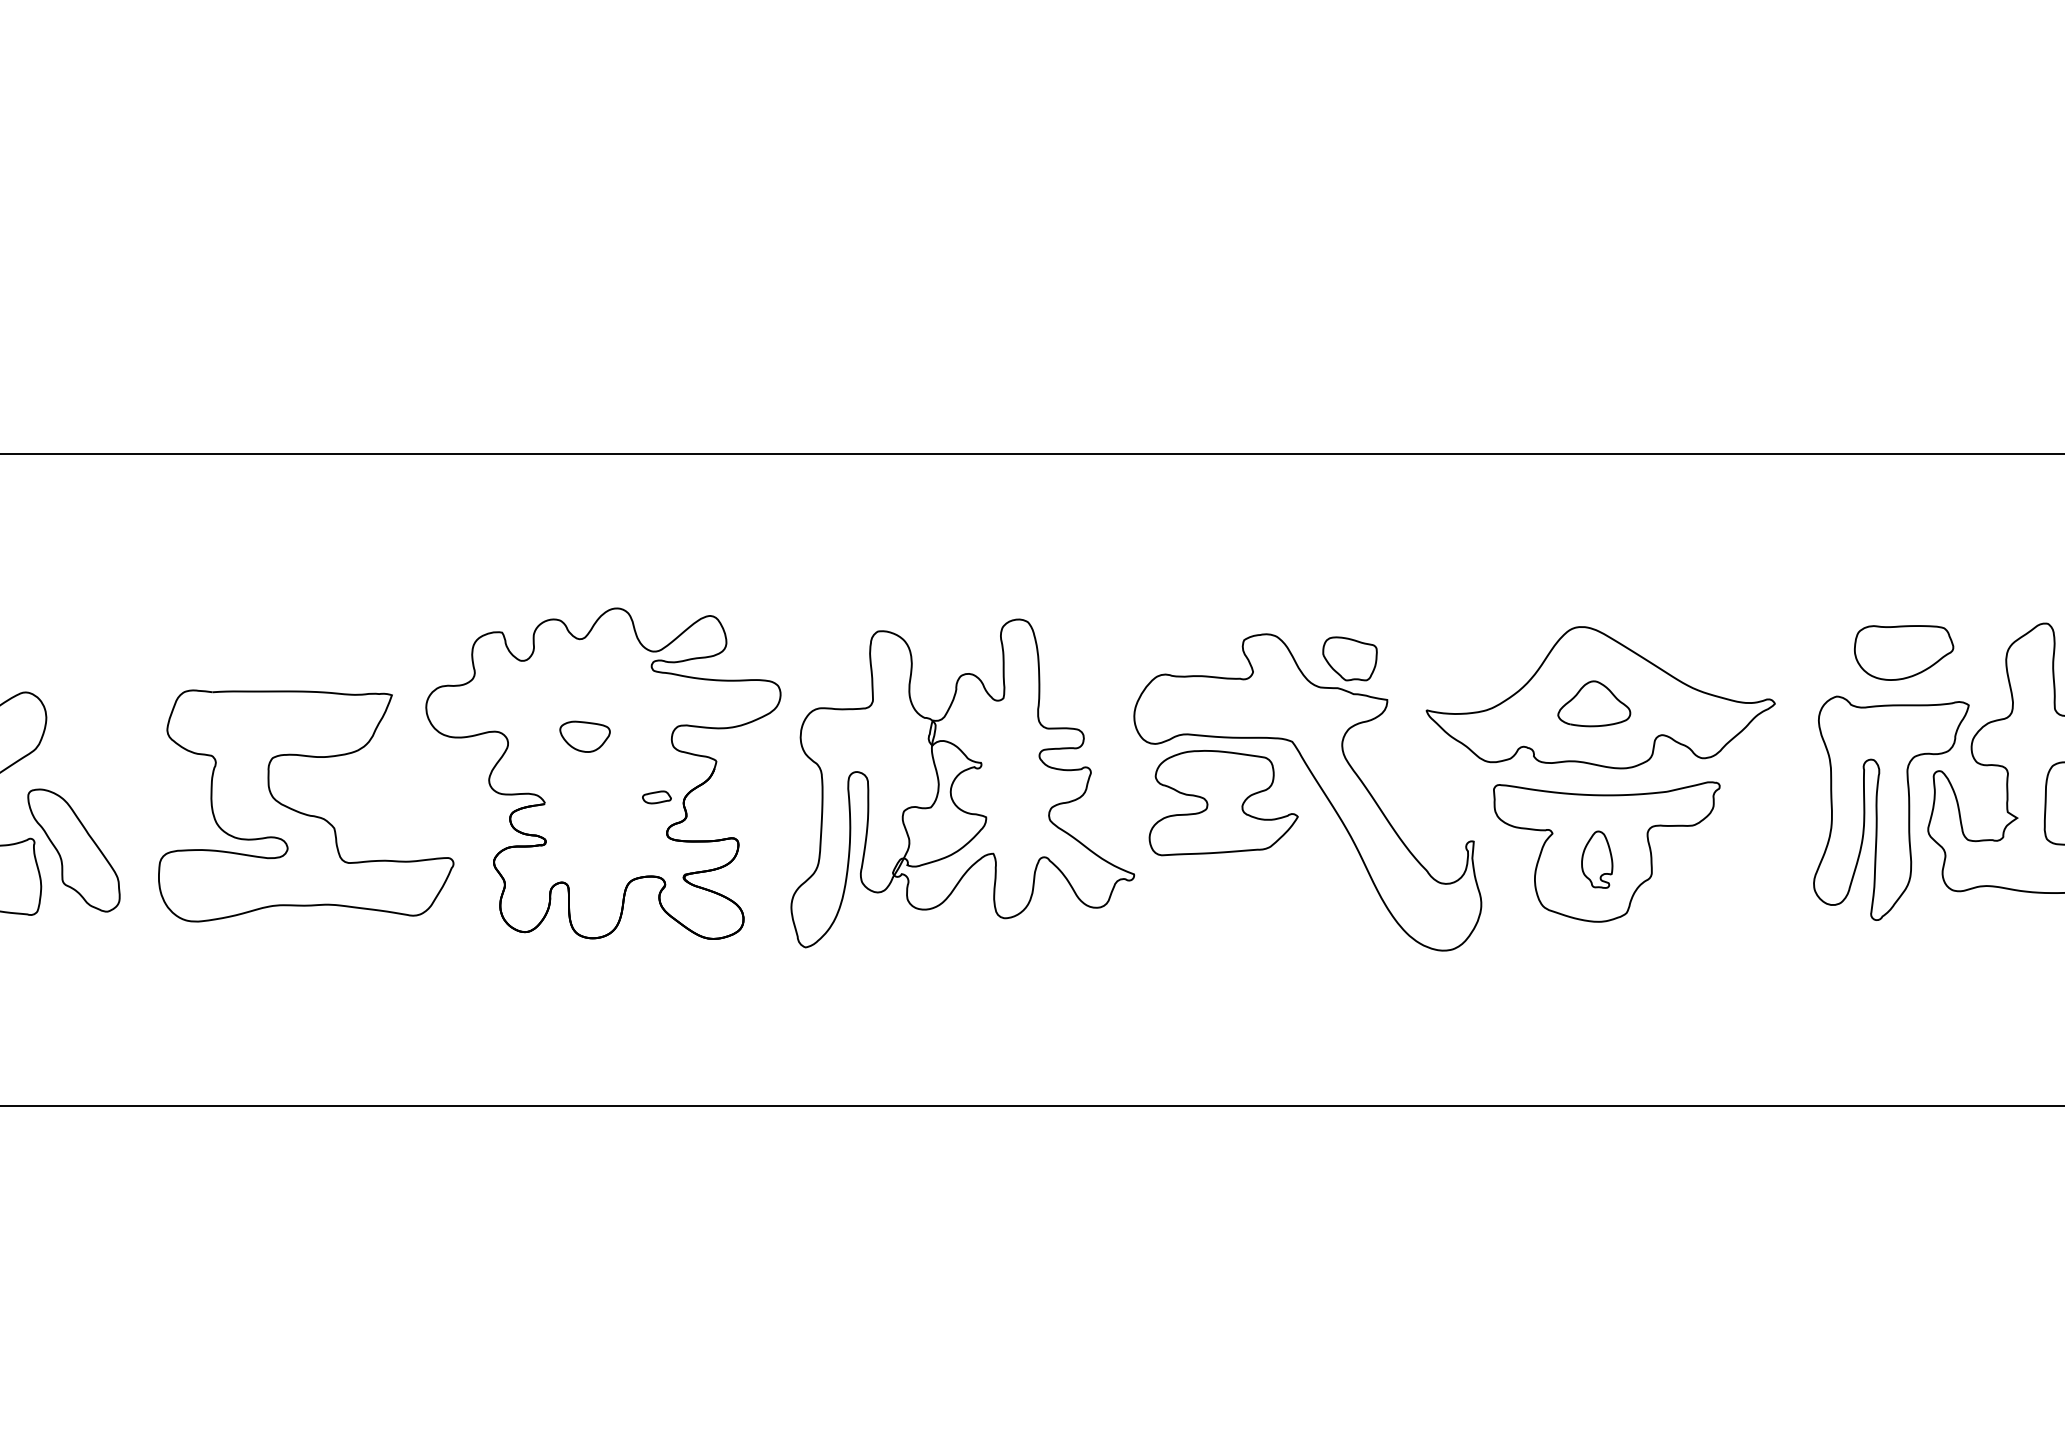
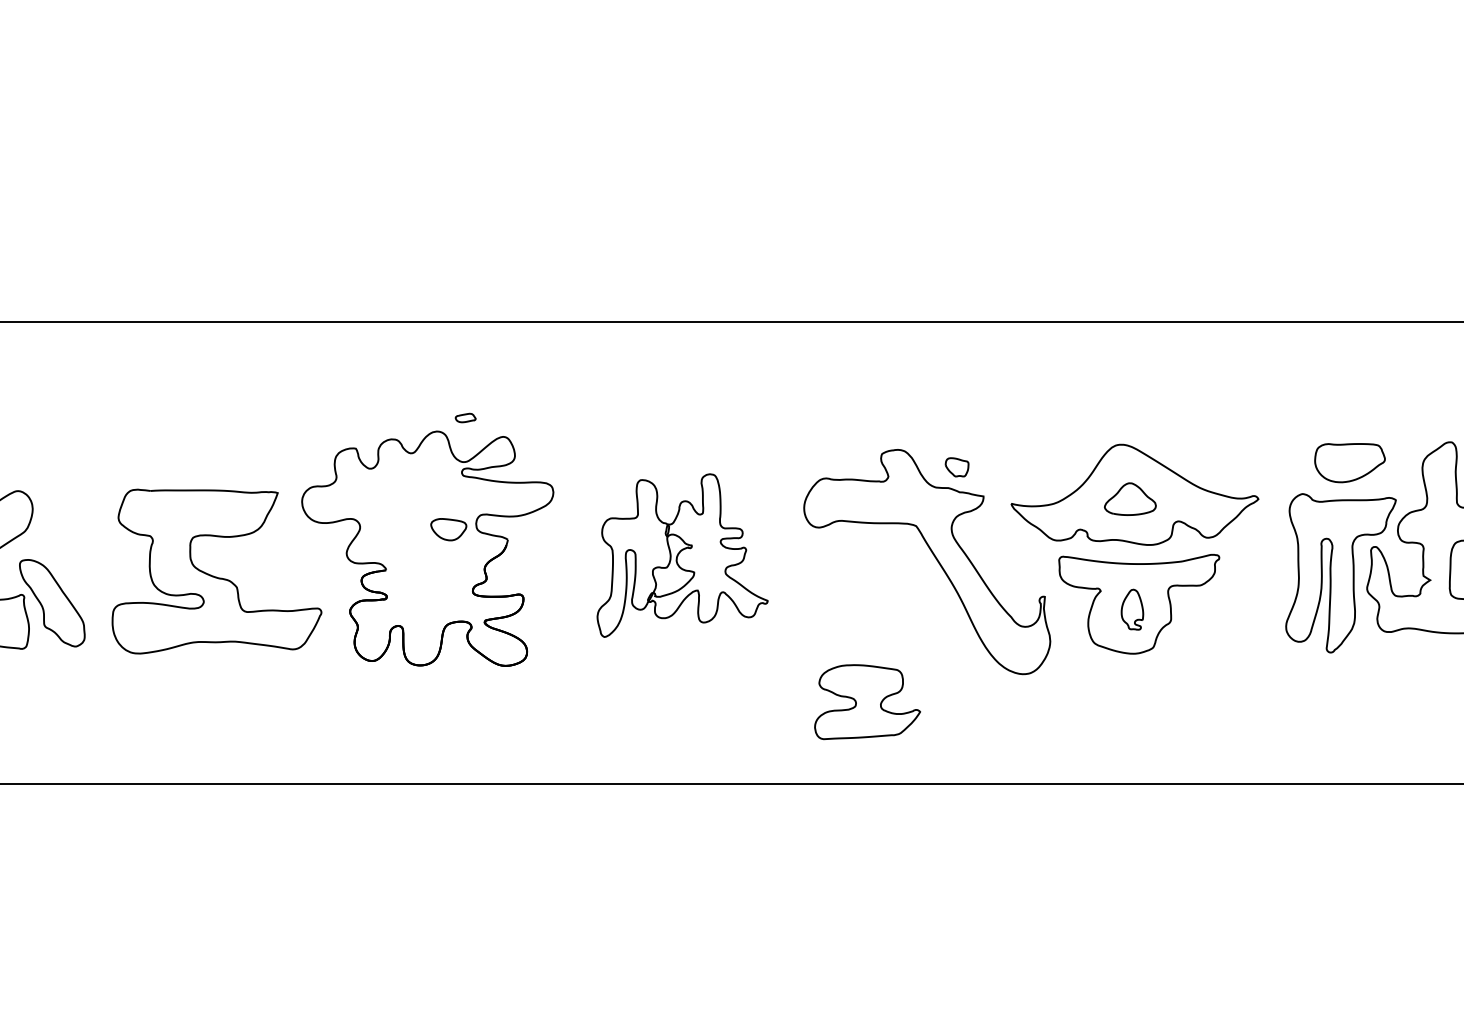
part: (1349, 658) -> (956, 467), size x0.6
part: (584, 736) -> (448, 529), moved
part: (962, 783) -> (682, 555), size x0.7
part: (656, 797) -> (465, 418), moved
part: (1223, 803) -> (867, 702), moved

